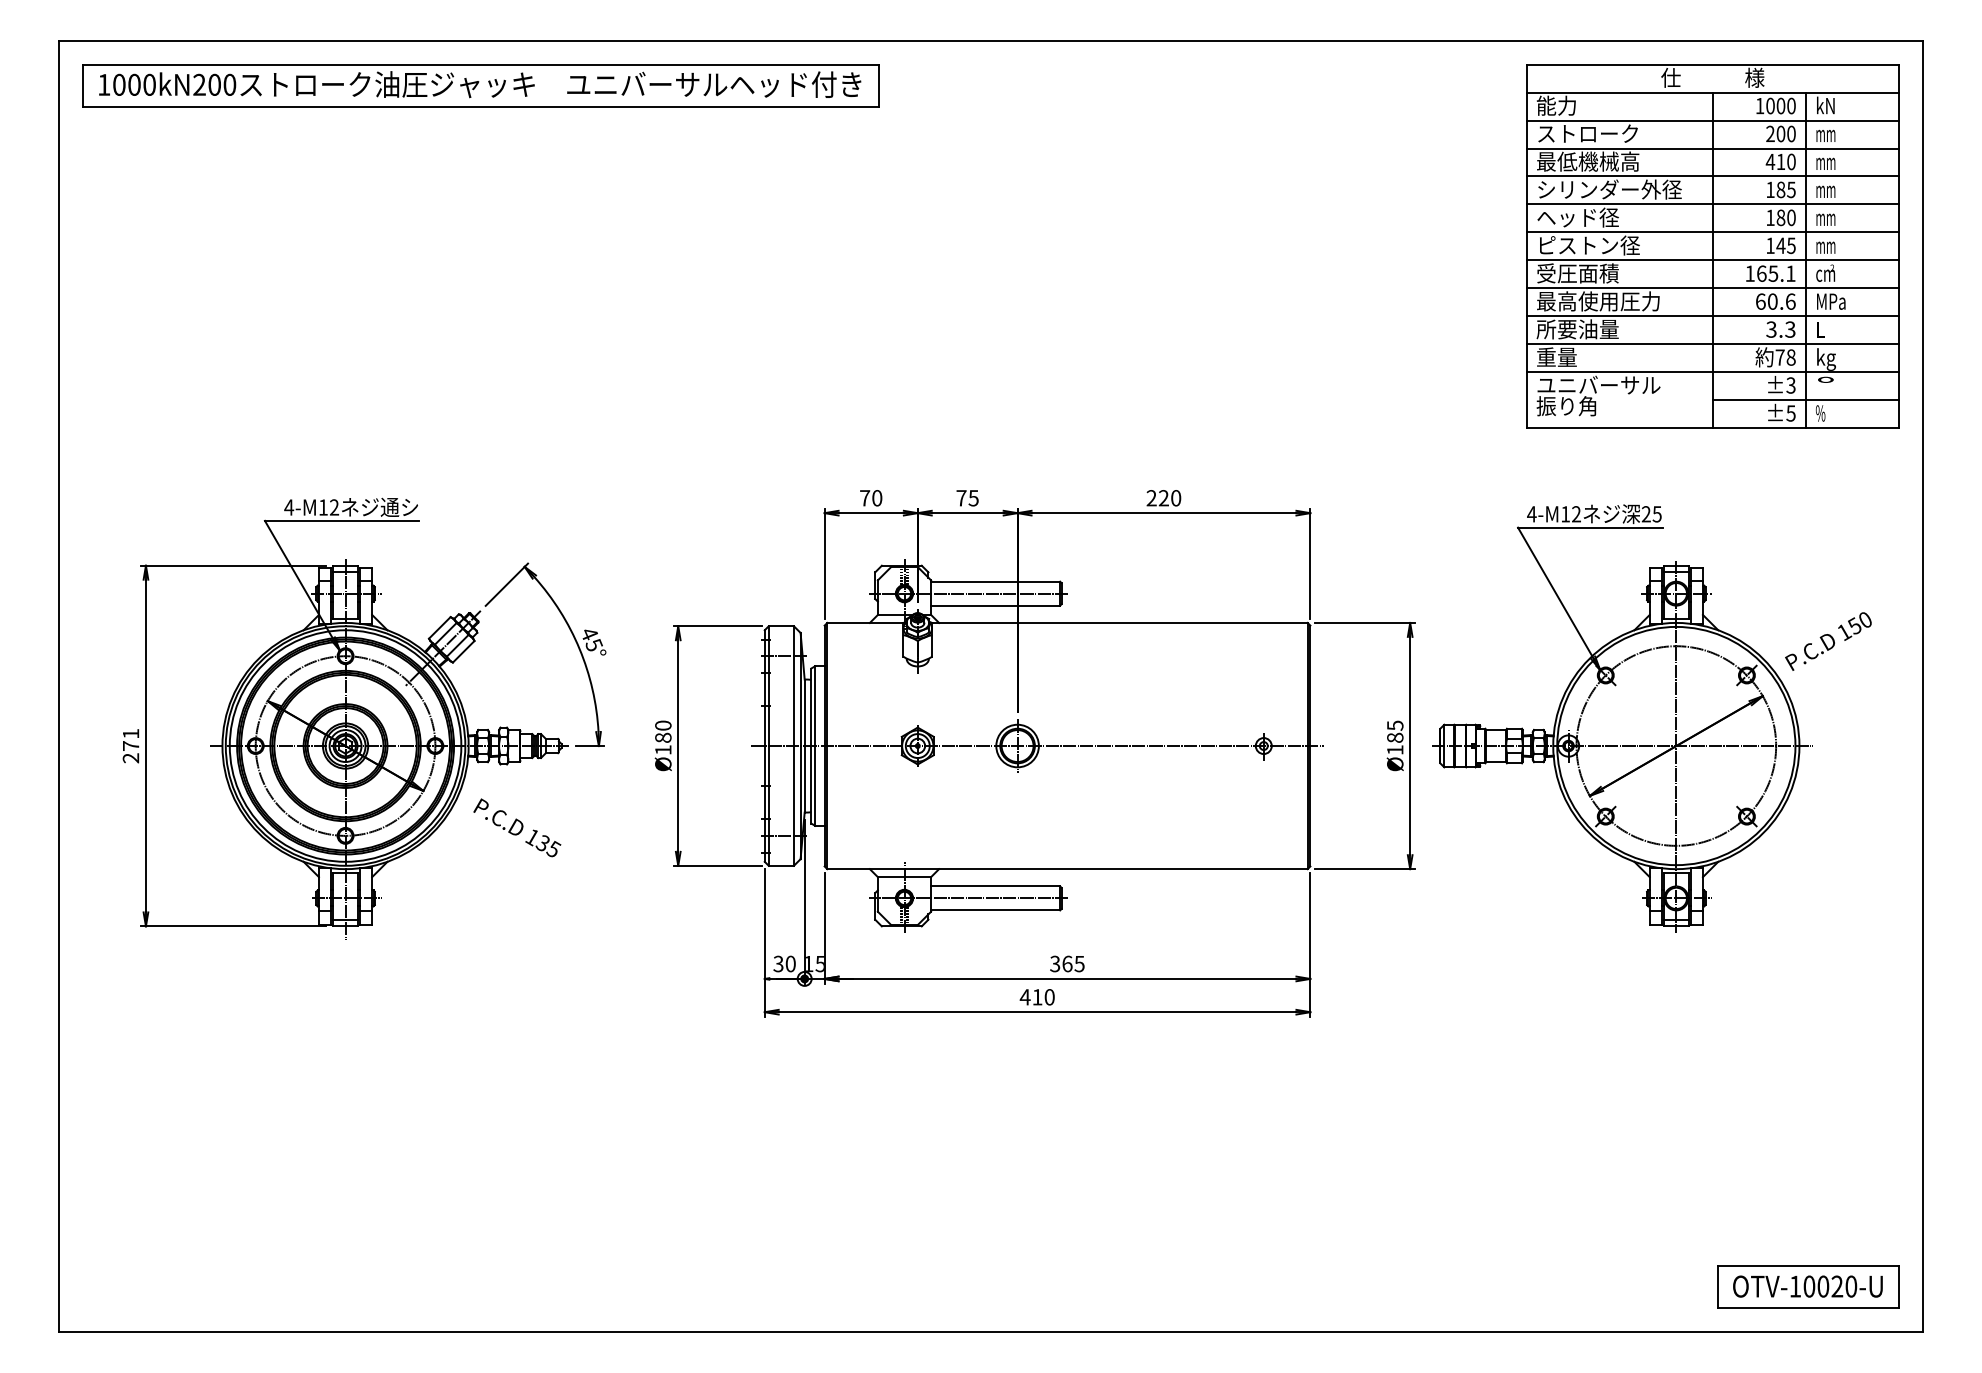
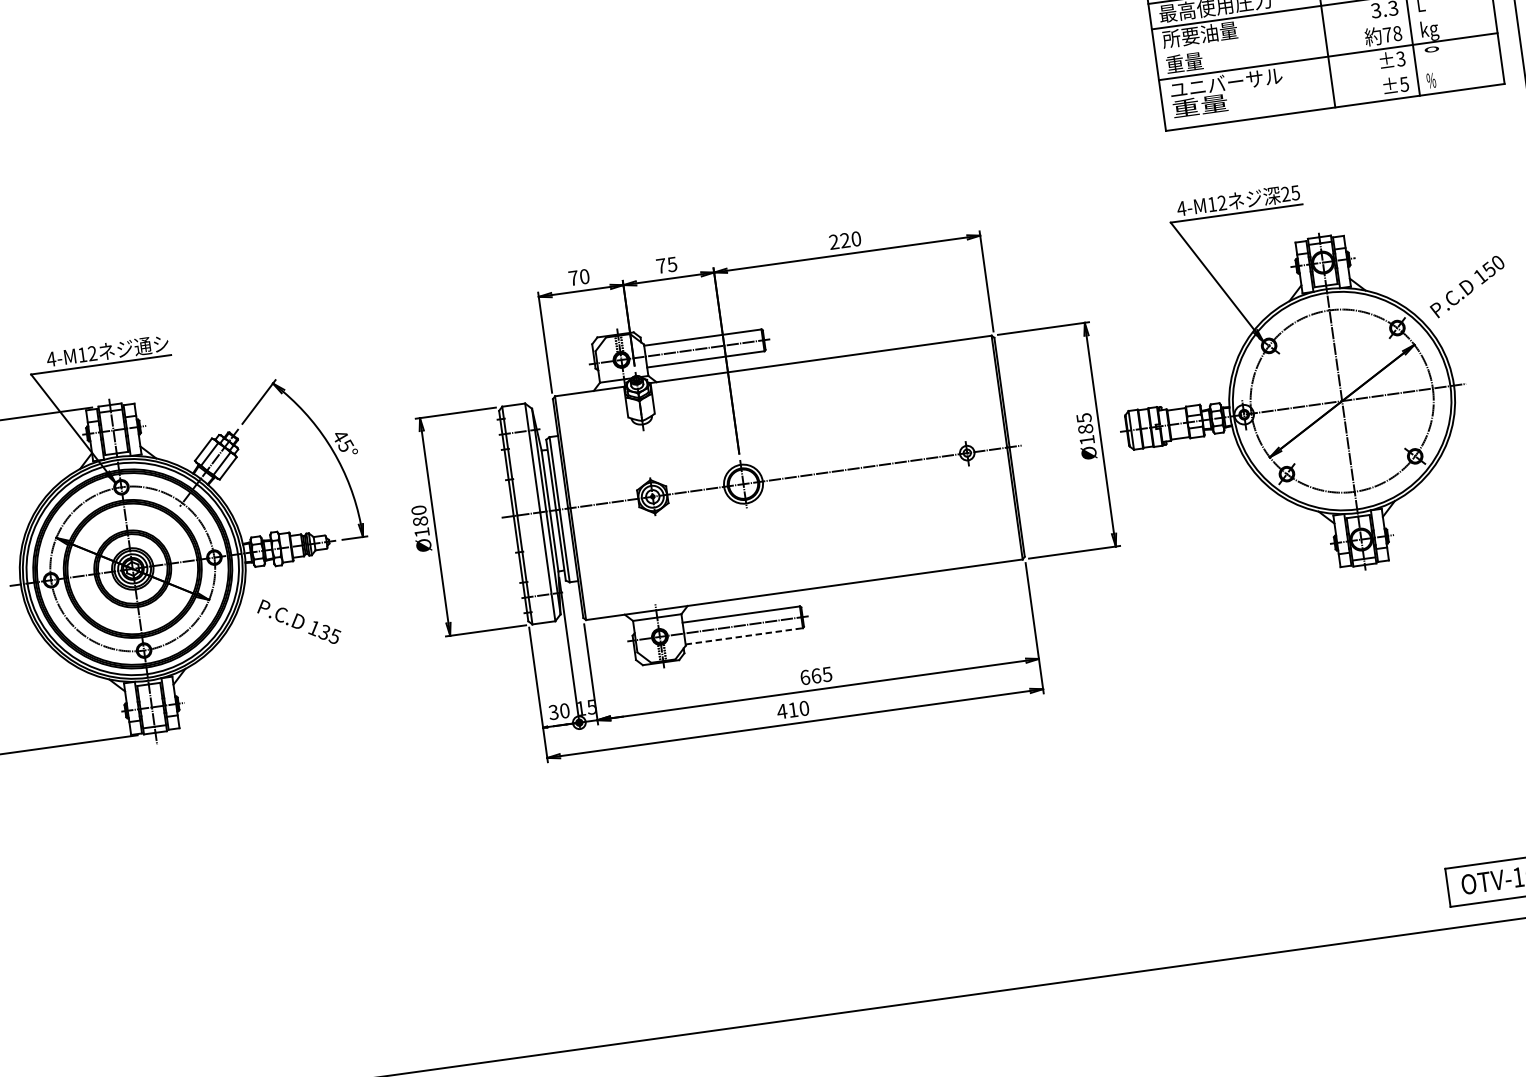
line: (1712, 344) -> (1324, 31), removed
line: (1805, 400) -> (1415, 70), removed
text: (1566, 406) -> (1199, 106), 振り角 -> 重量
line: (995, 910) -> (744, 636), solid -> dashed
text: (1055, 963) -> (805, 677), 365 -> 665

